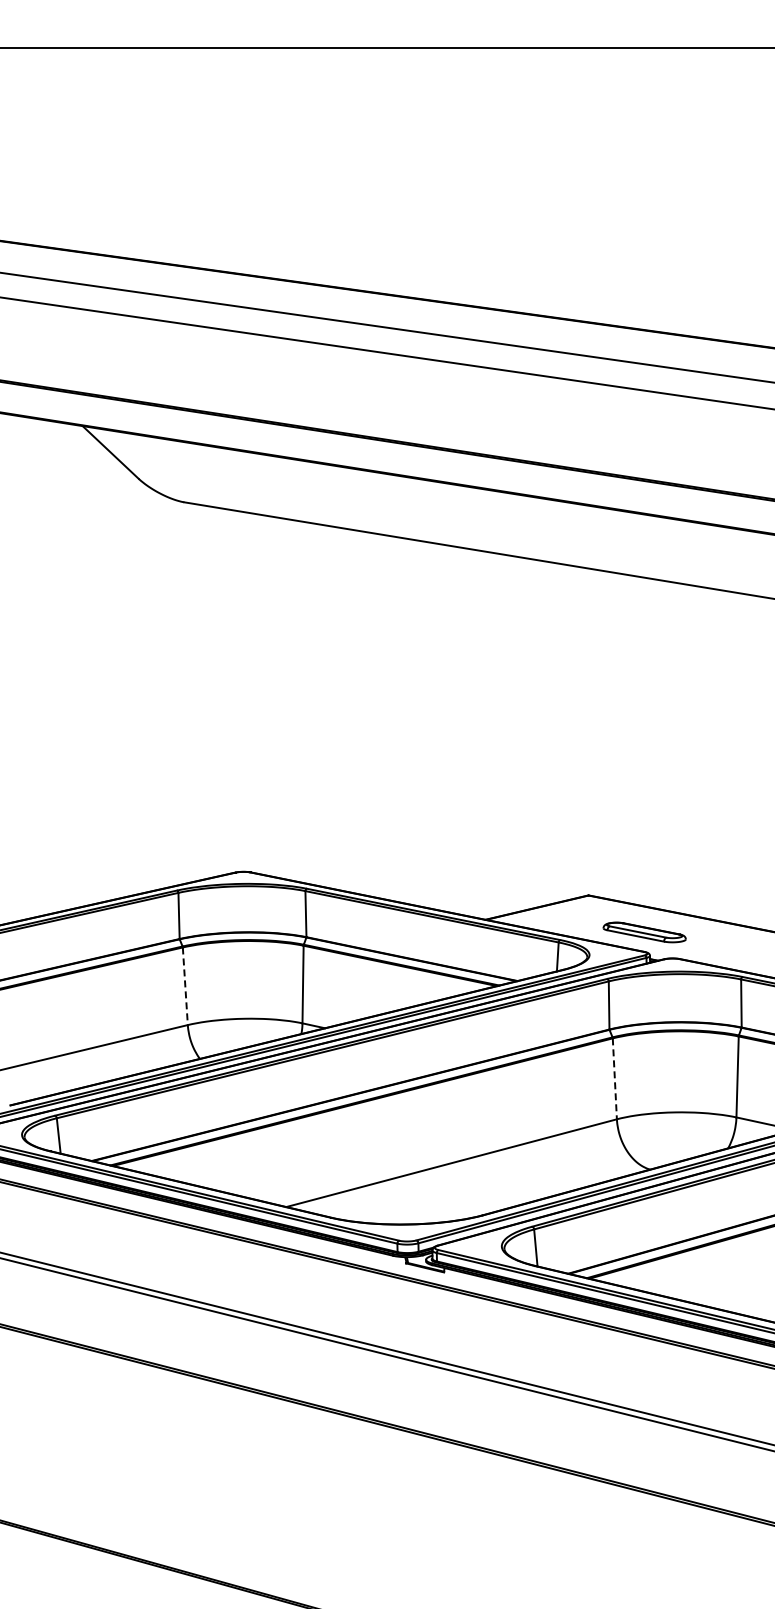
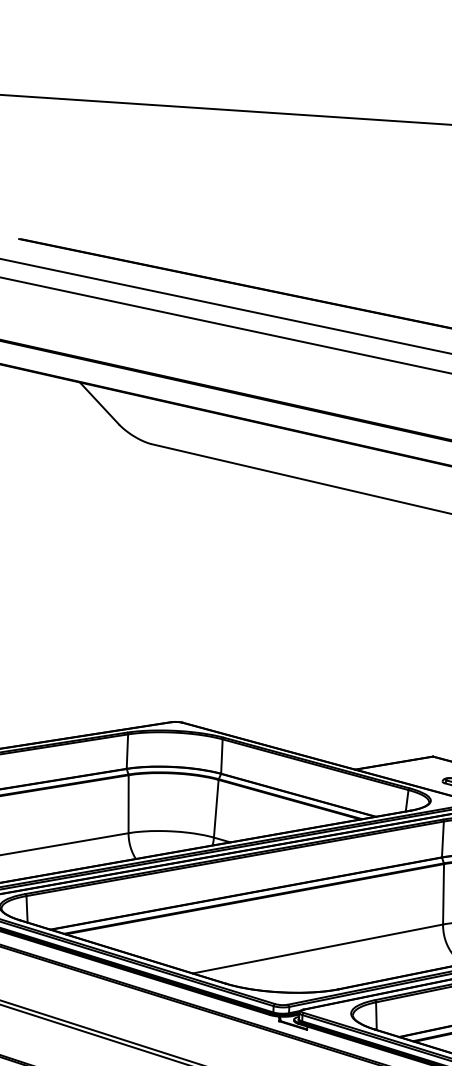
line: (185, 986) -> (128, 804), dashed -> solid
line: (614, 1078) -> (443, 894), dashed -> solid

